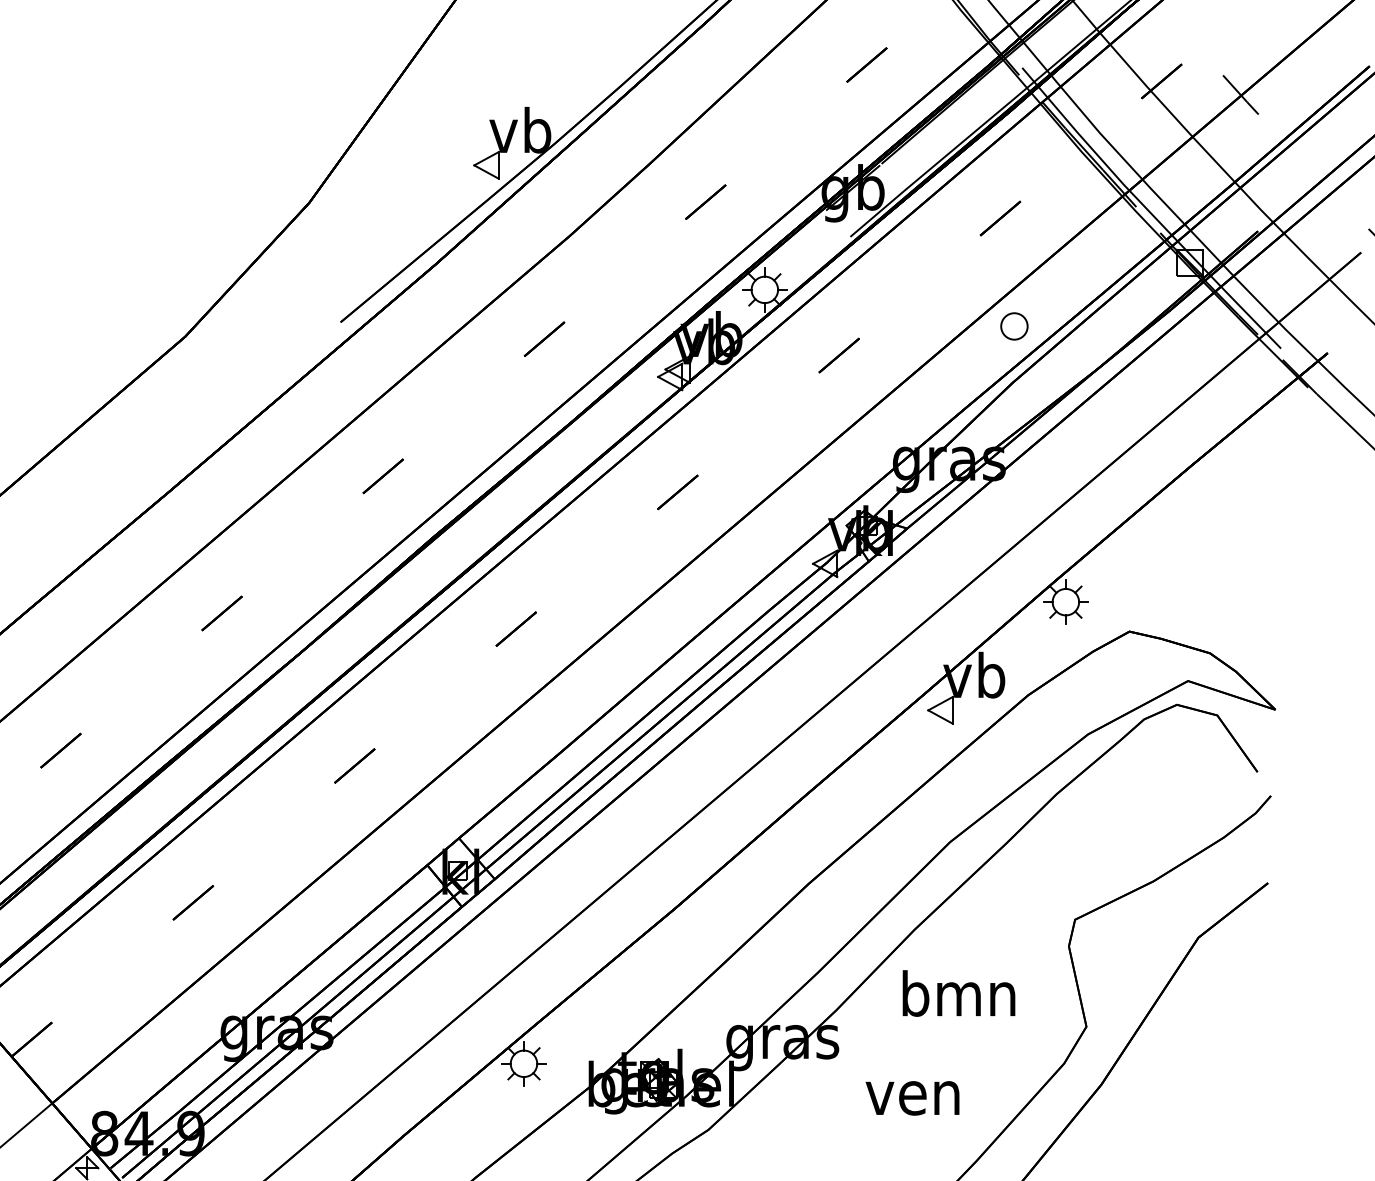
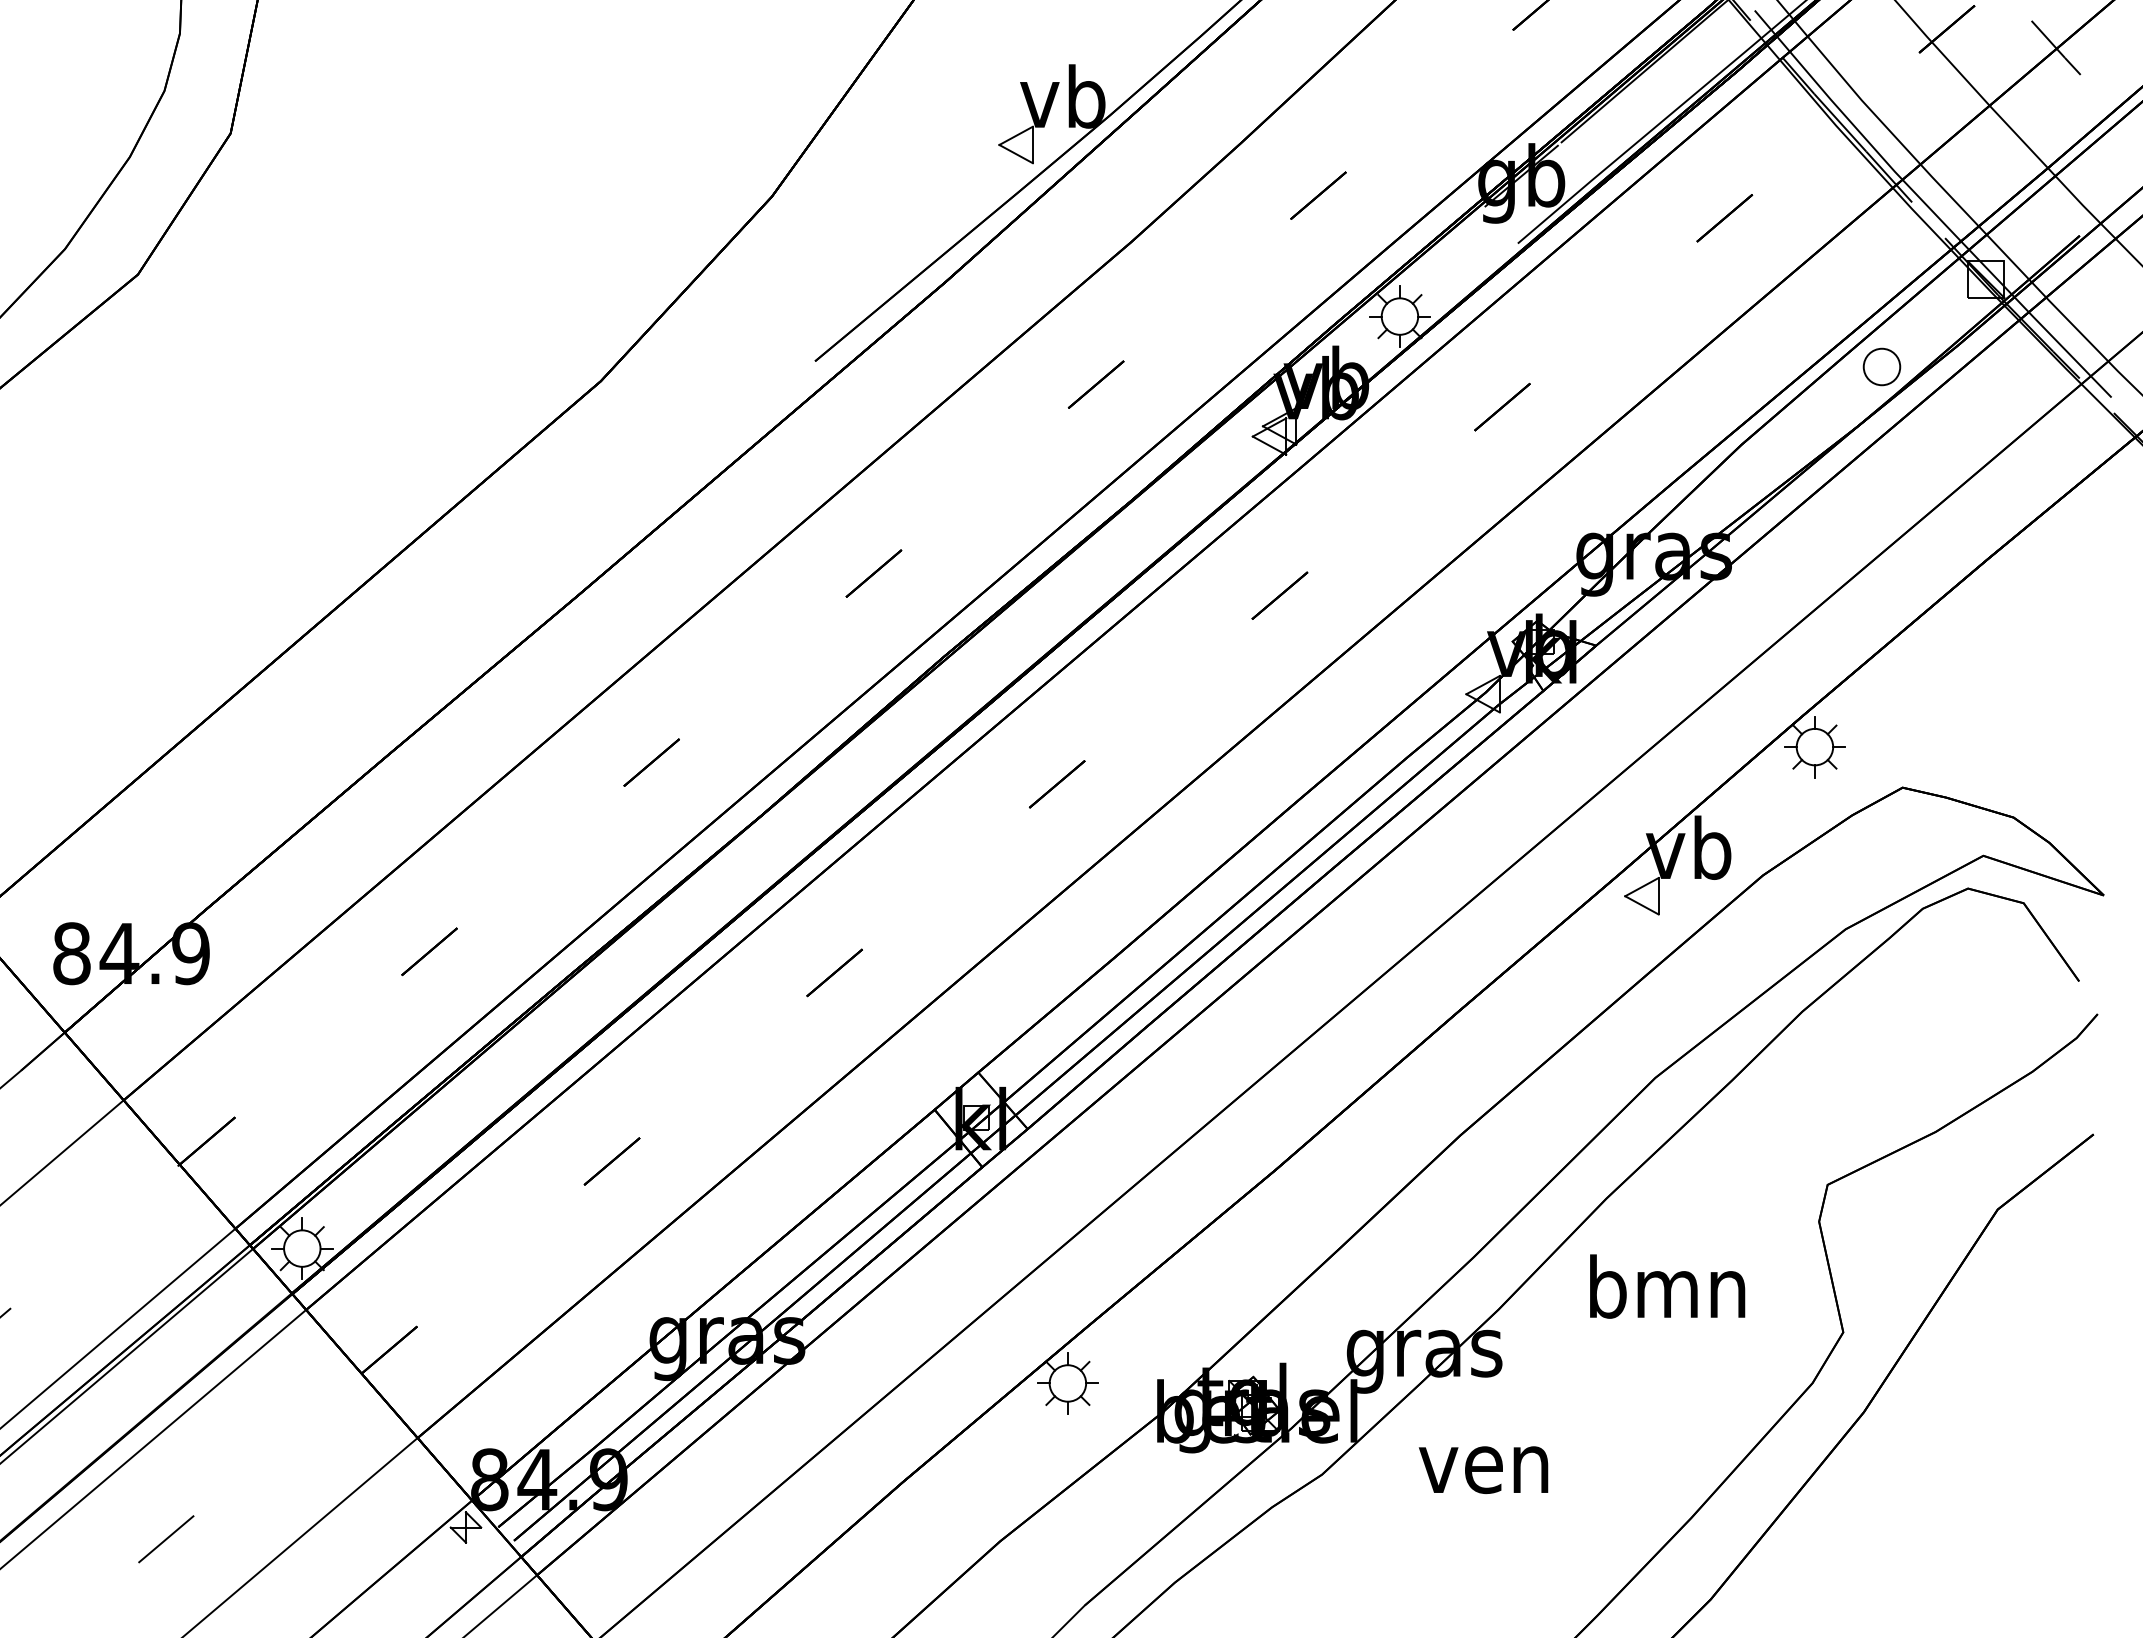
part: (1014, 326) -> (1881, 366), moved
text: (912, 1098) -> (1483, 1470), moved

